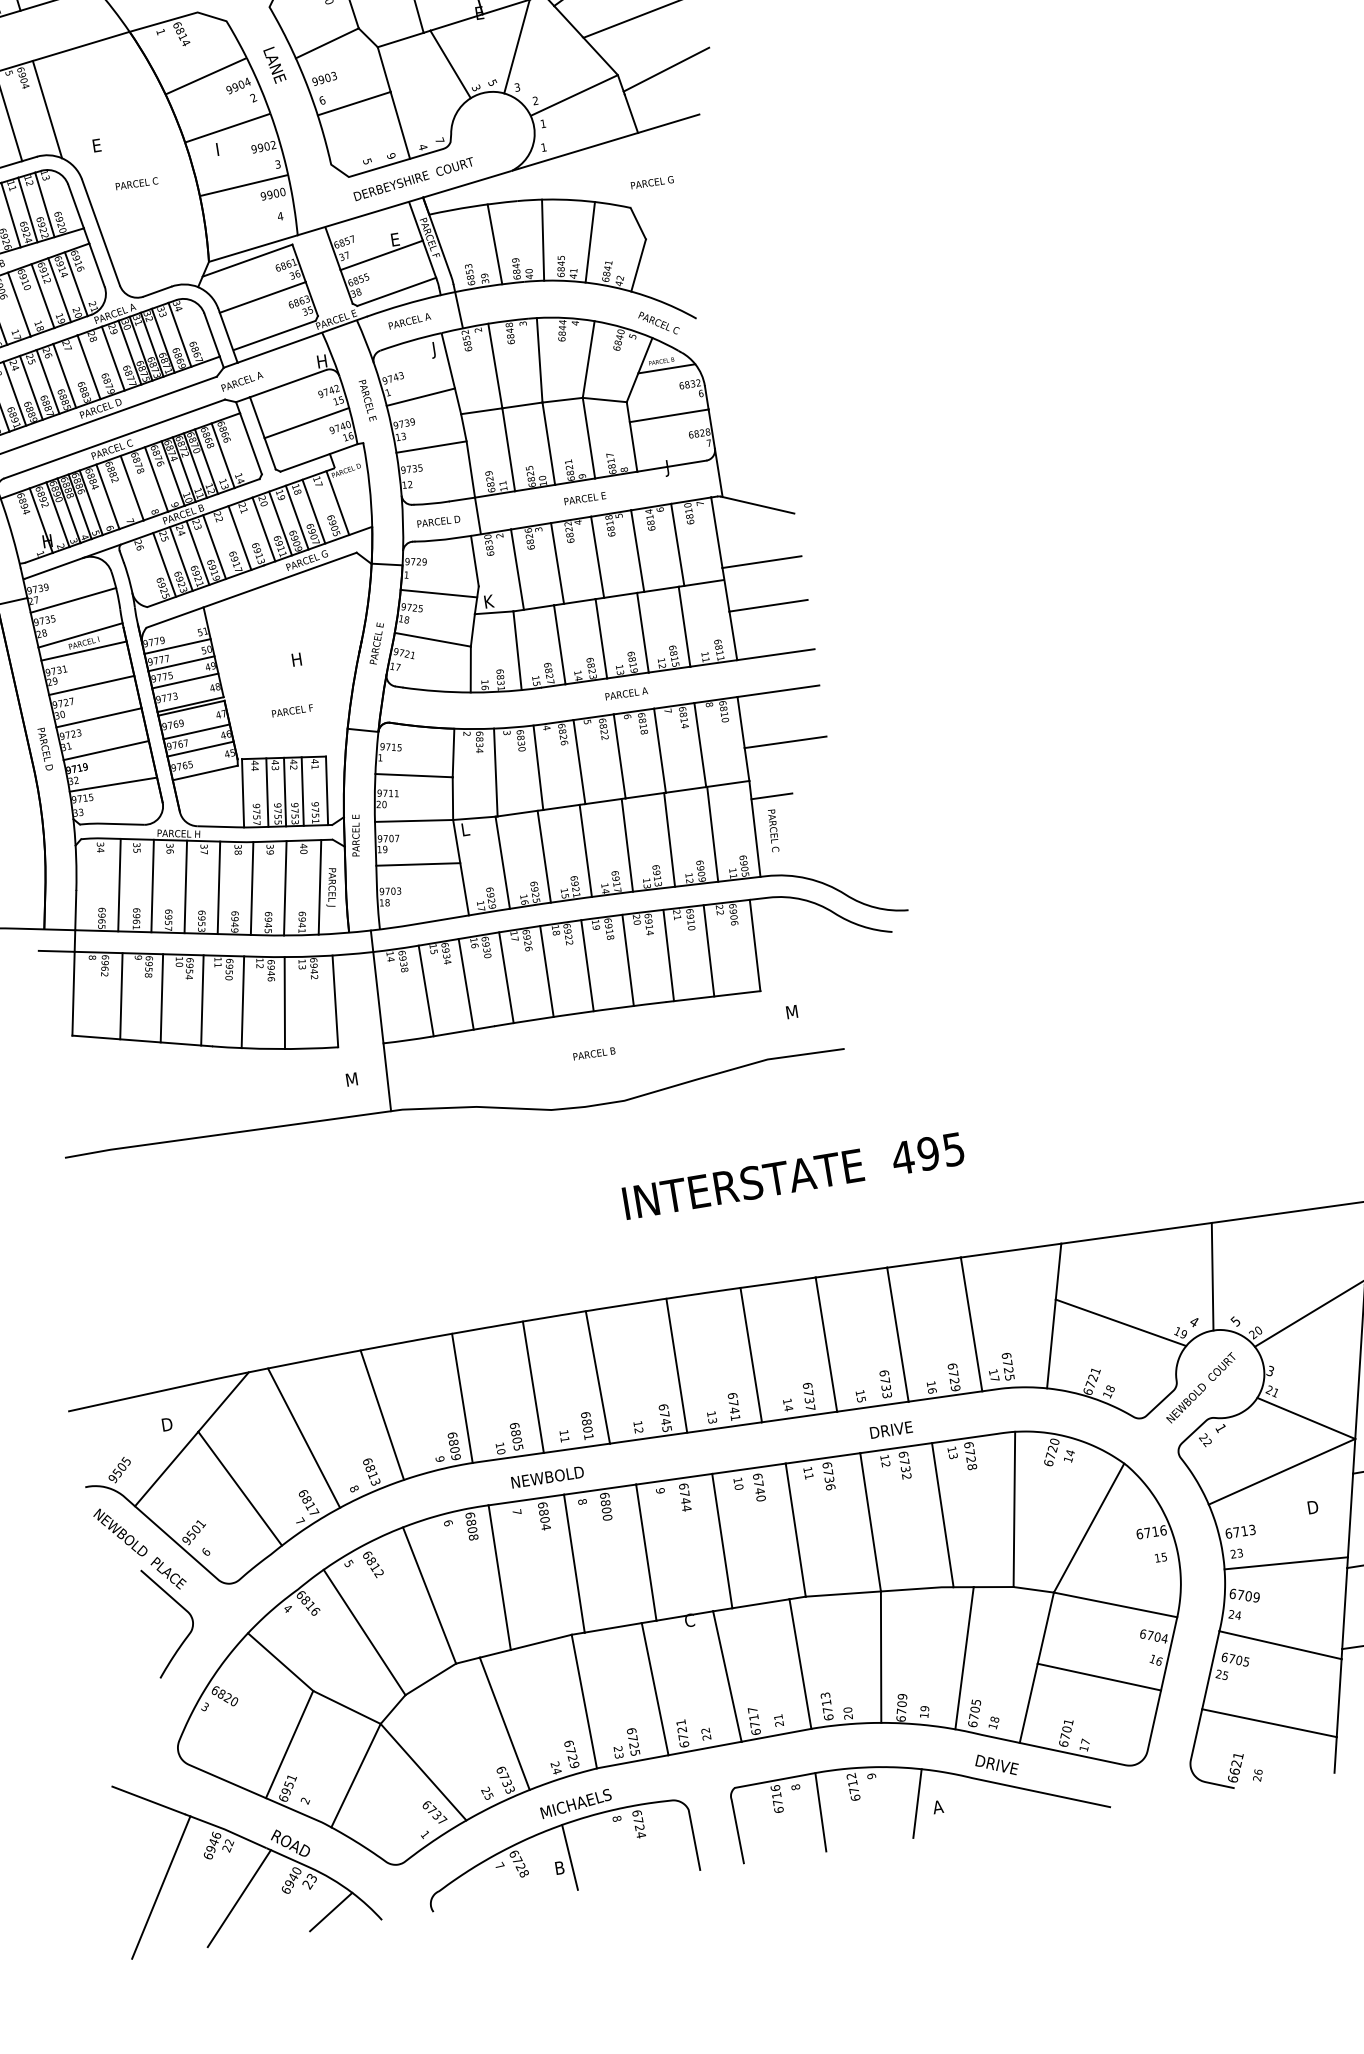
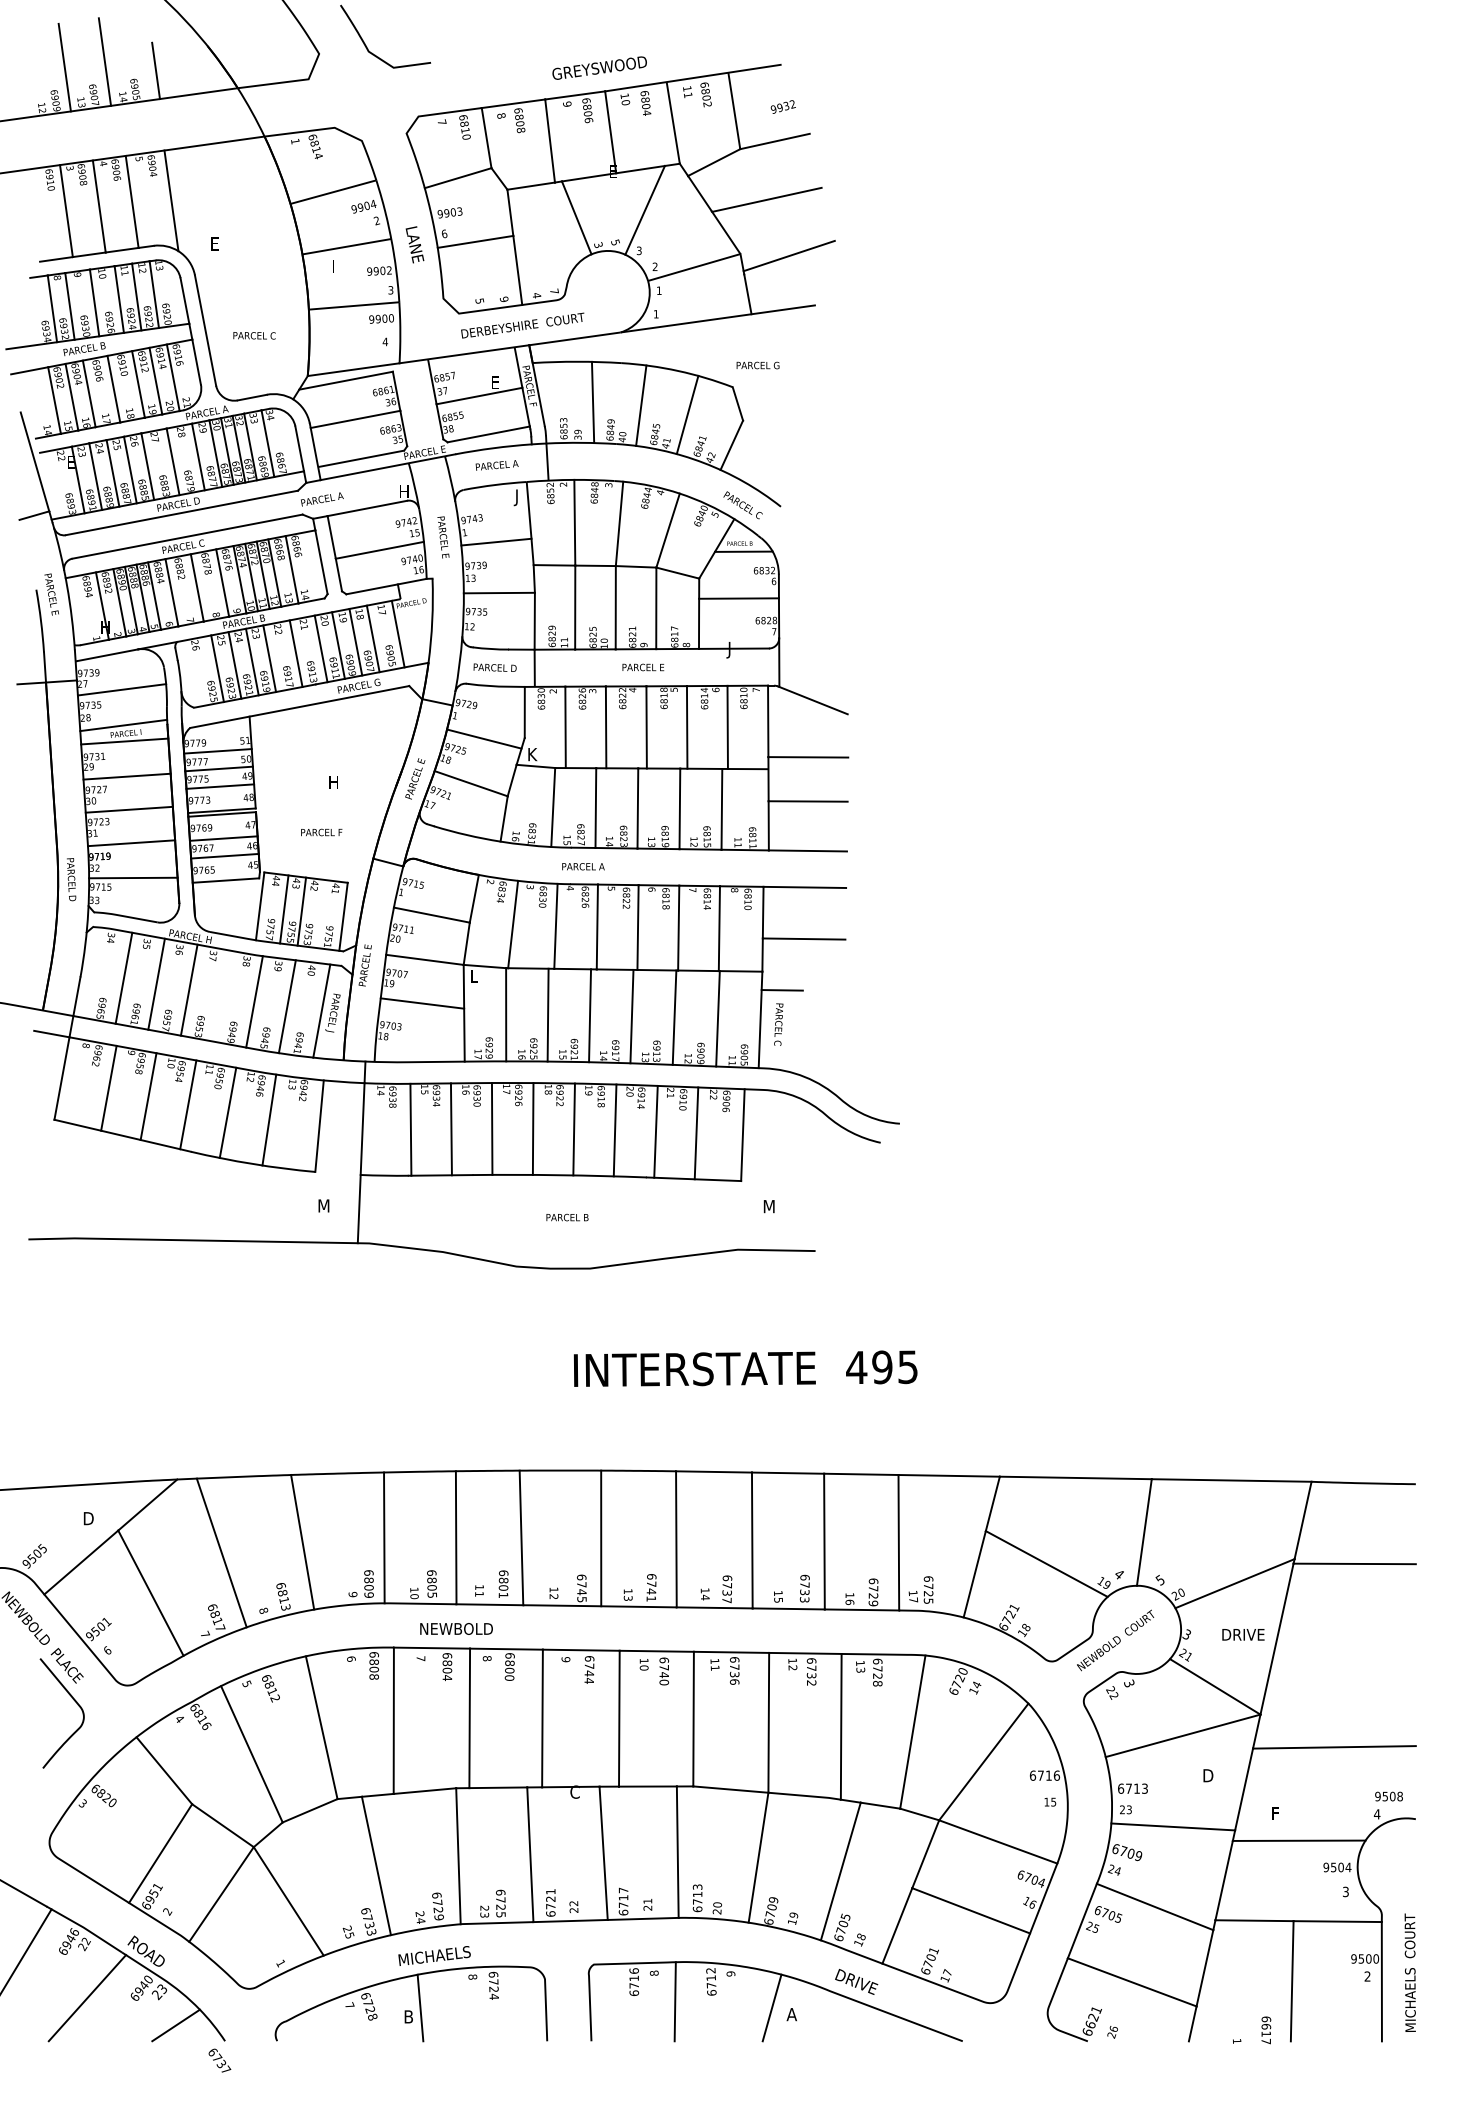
text: (274, 65) -> (414, 244), moved
text: (136, 183) -> (254, 335), moved
text: (626, 693) -> (583, 866), moved
text: (45, 749) -> (71, 879), moved
line: (302, 791) -> (319, 913), removed
line: (218, 887) -> (221, 995), removed
text: (1221, 1428) -> (1129, 1683), 1 -> 3
text: (891, 1429) -> (1243, 1634), moved
text: (434, 1812) -> (219, 2060), moved

